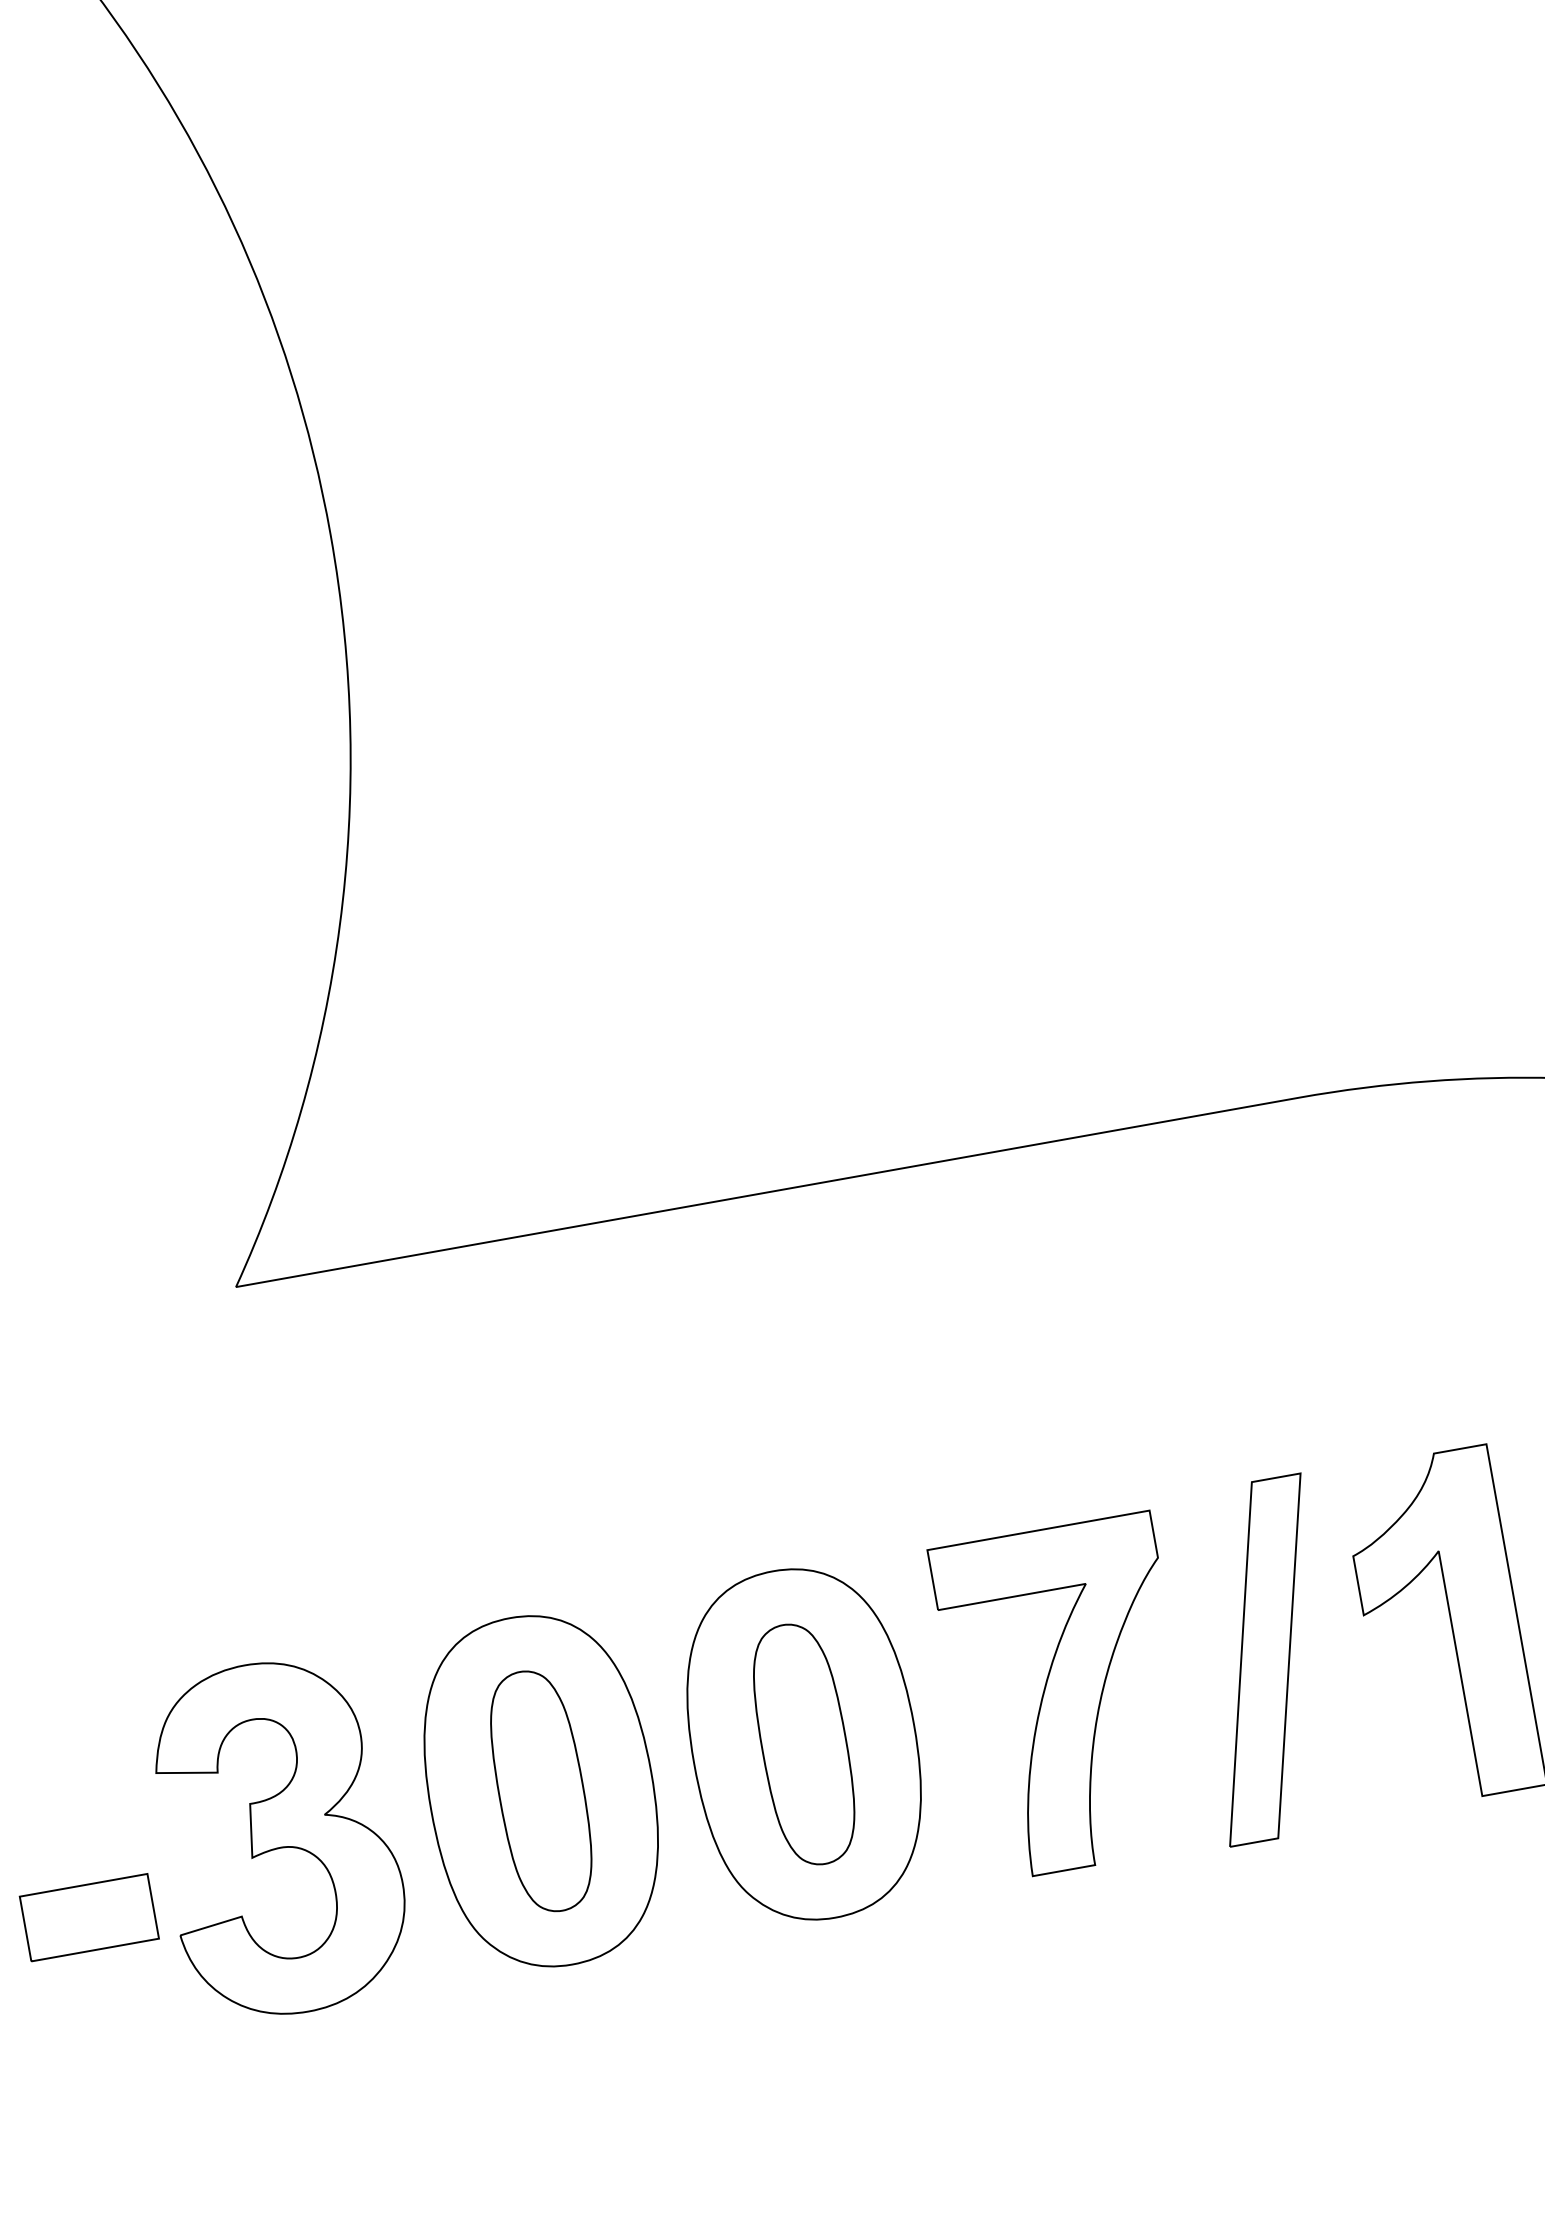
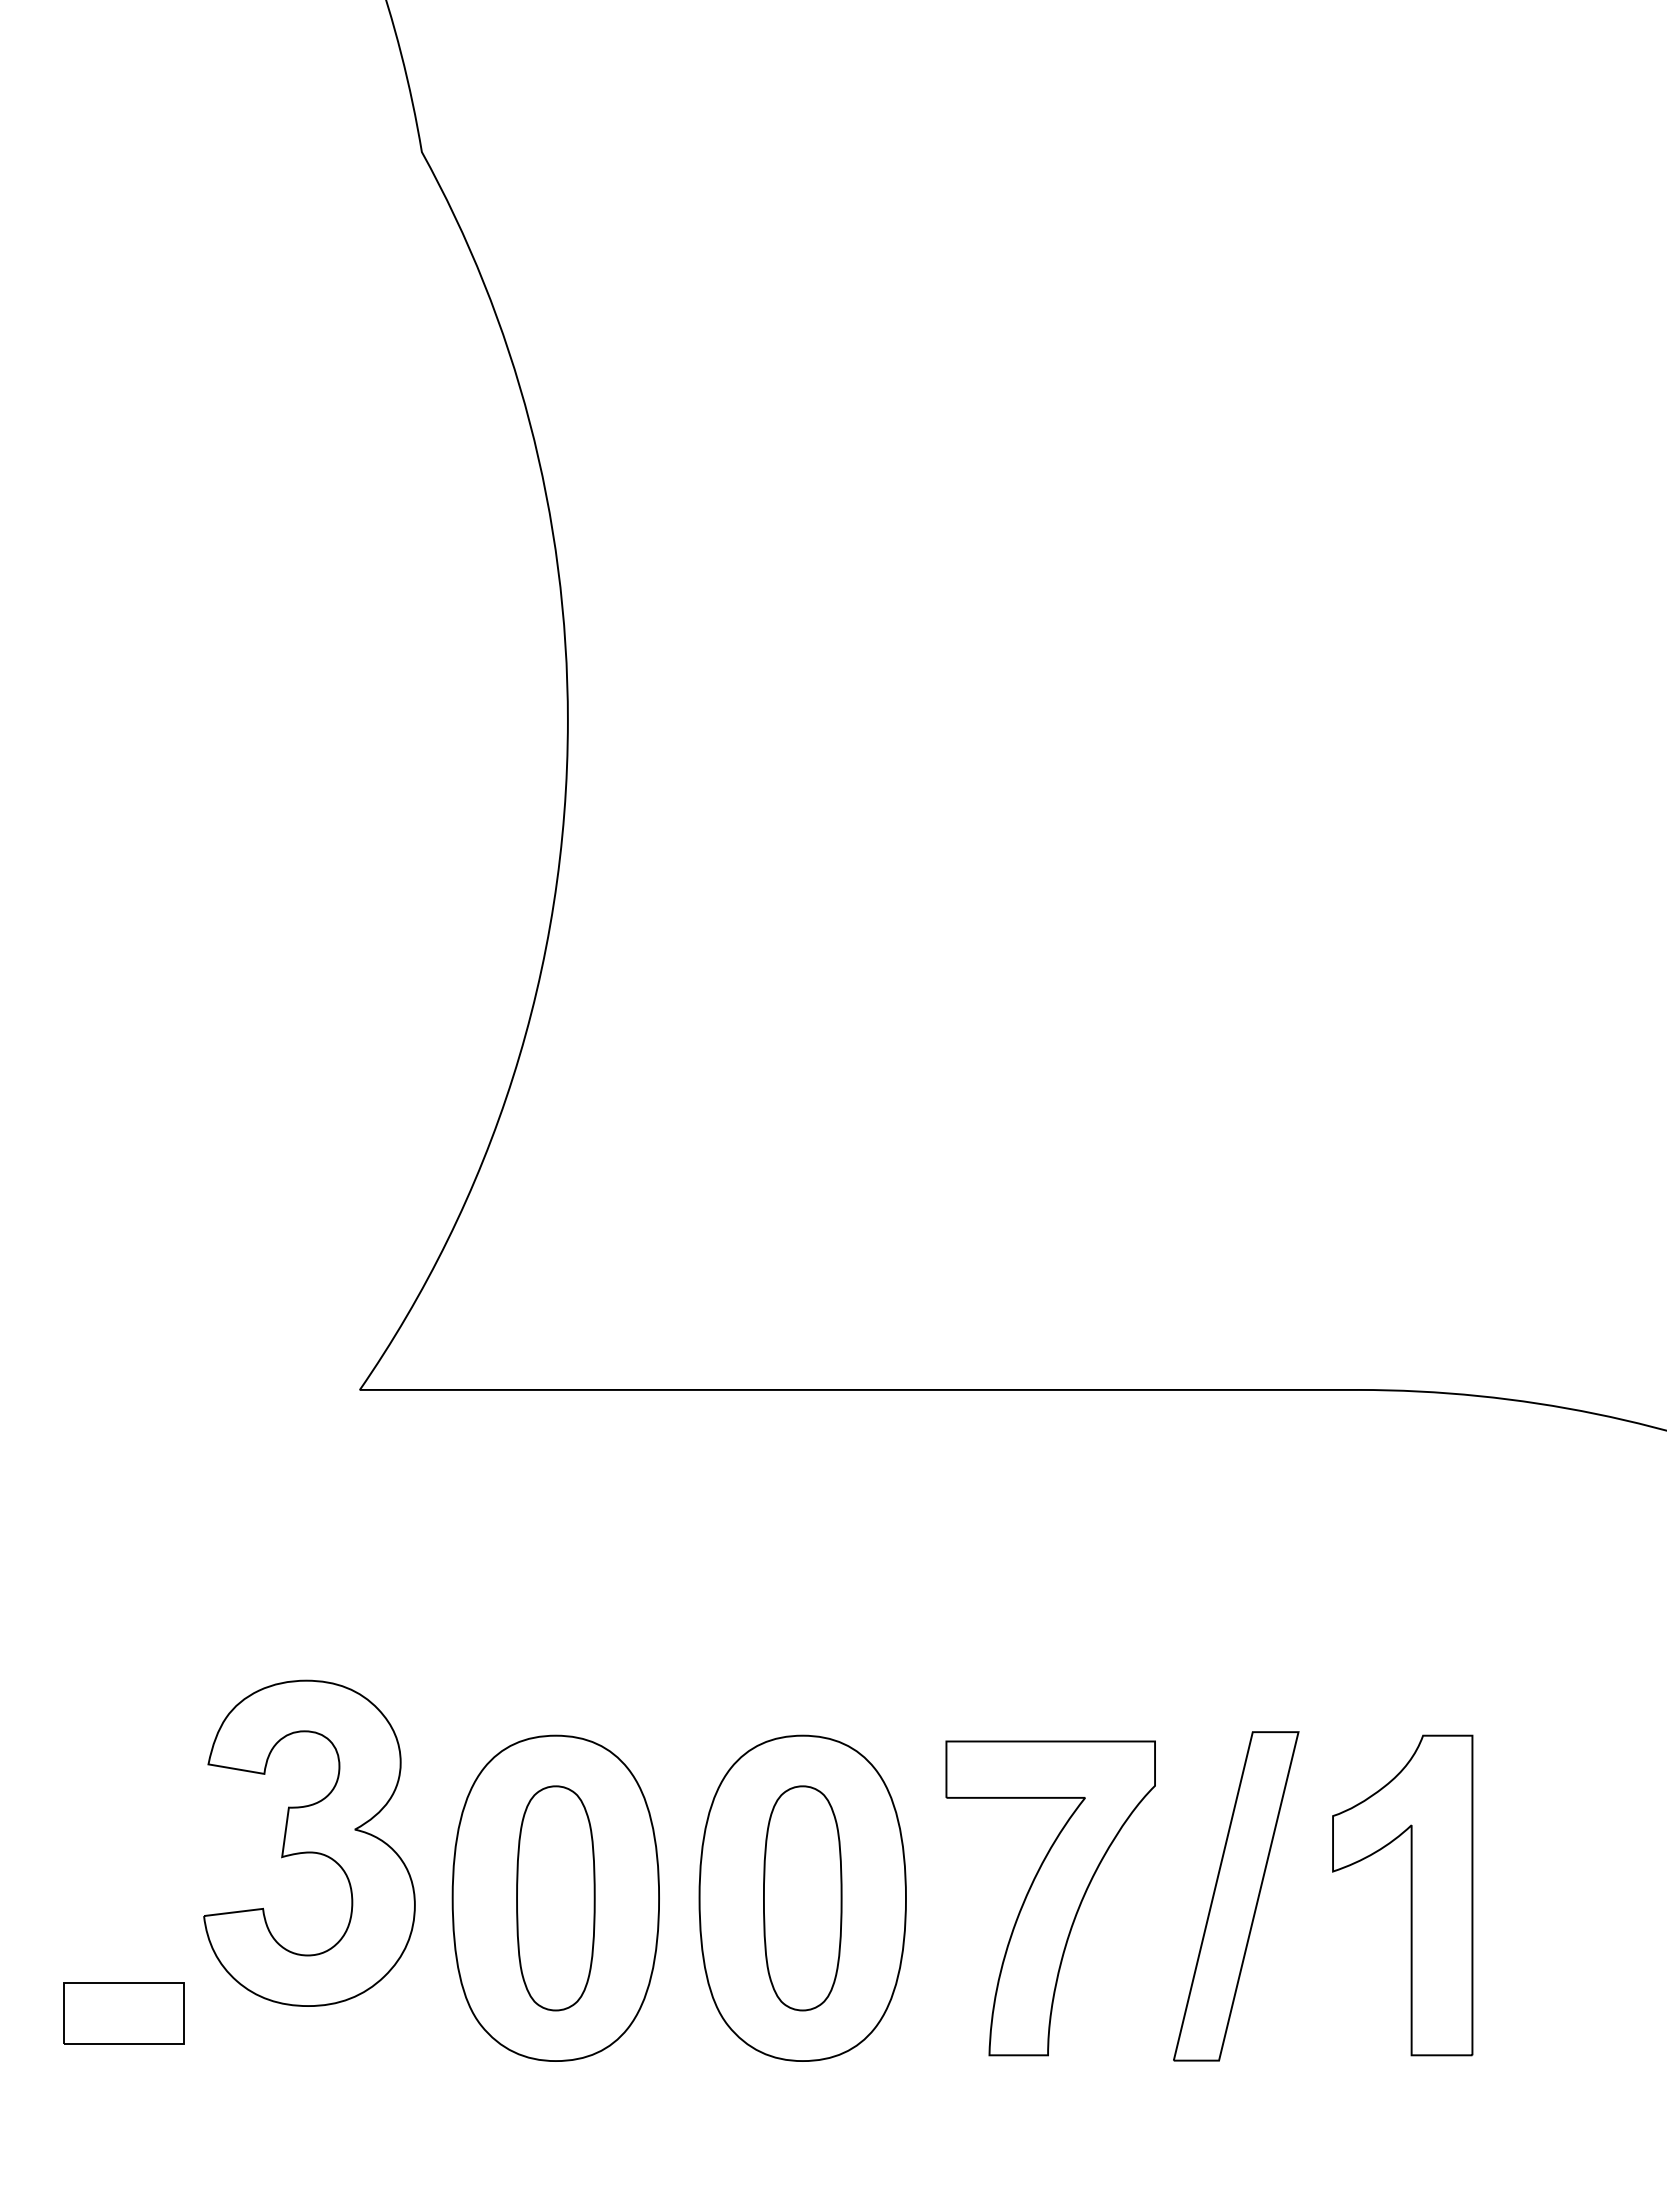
part: (278, 1837) -> (309, 1842), moved
part: (88, 1918) -> (123, 2013), moved

